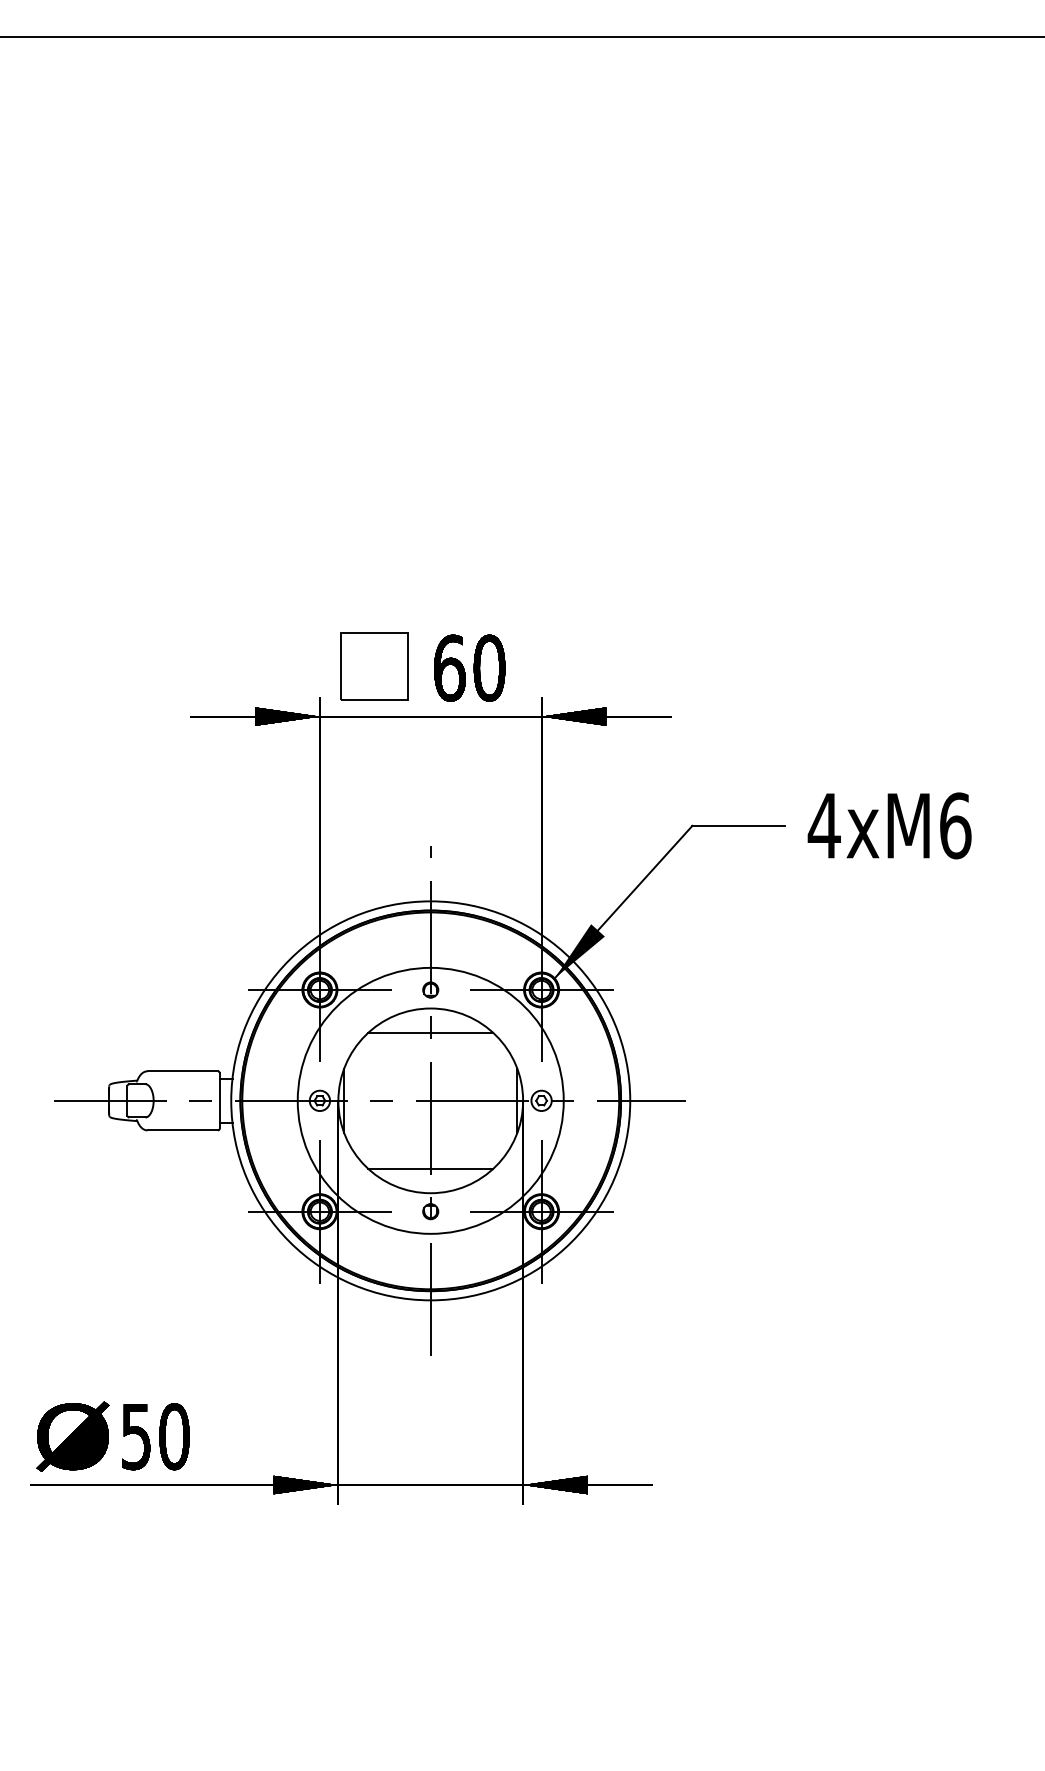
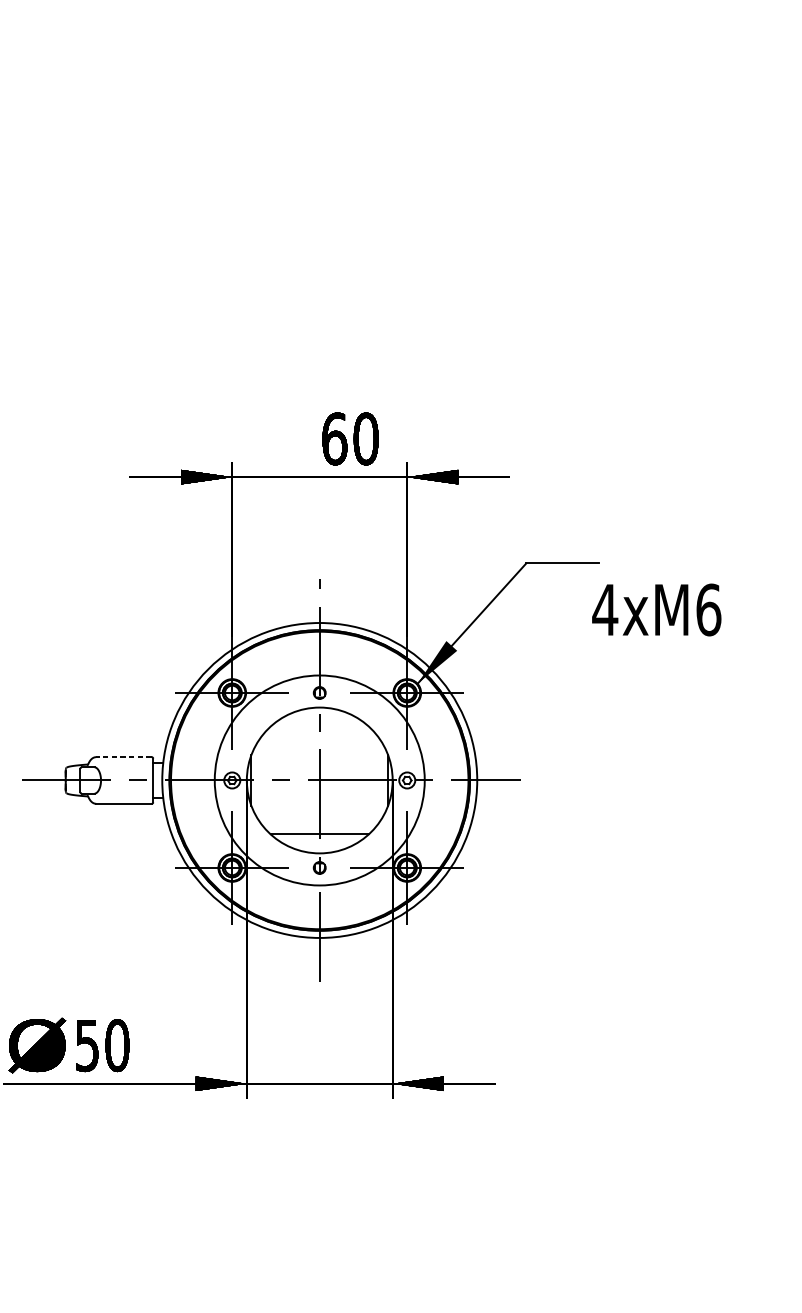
part: (374, 666) -> (275, 437), removed
text: (889, 825) -> (656, 609), moved
line: (430, 1032) -> (319, 726), removed
line: (182, 1071) -> (123, 757), solid -> dashed

